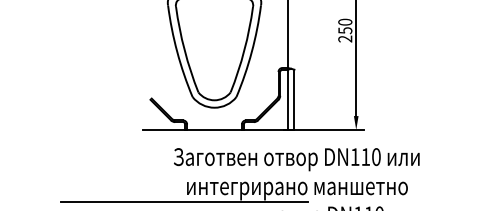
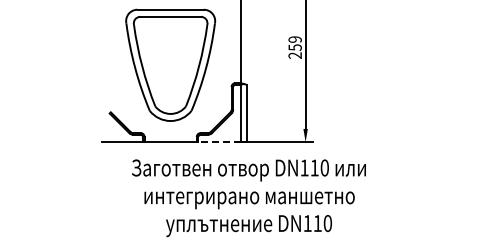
text: (344, 22) -> (294, 39), 250 -> 259
line: (265, 130) -> (219, 142), solid -> dashed
line: (183, 202) -> (141, 211), removed

